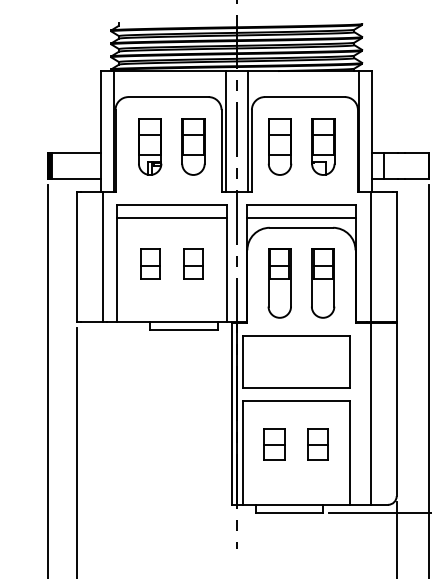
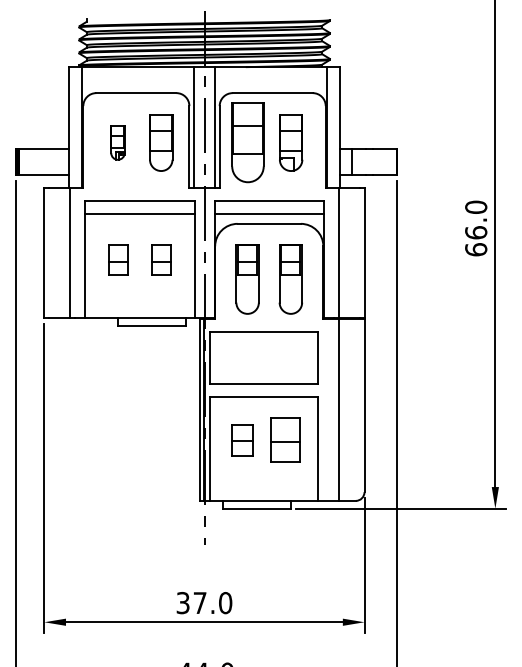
part: (149, 146) -> (117, 142), size x0.6
part: (279, 146) -> (247, 142), size x1.4
part: (317, 444) -> (285, 440), size x1.4

